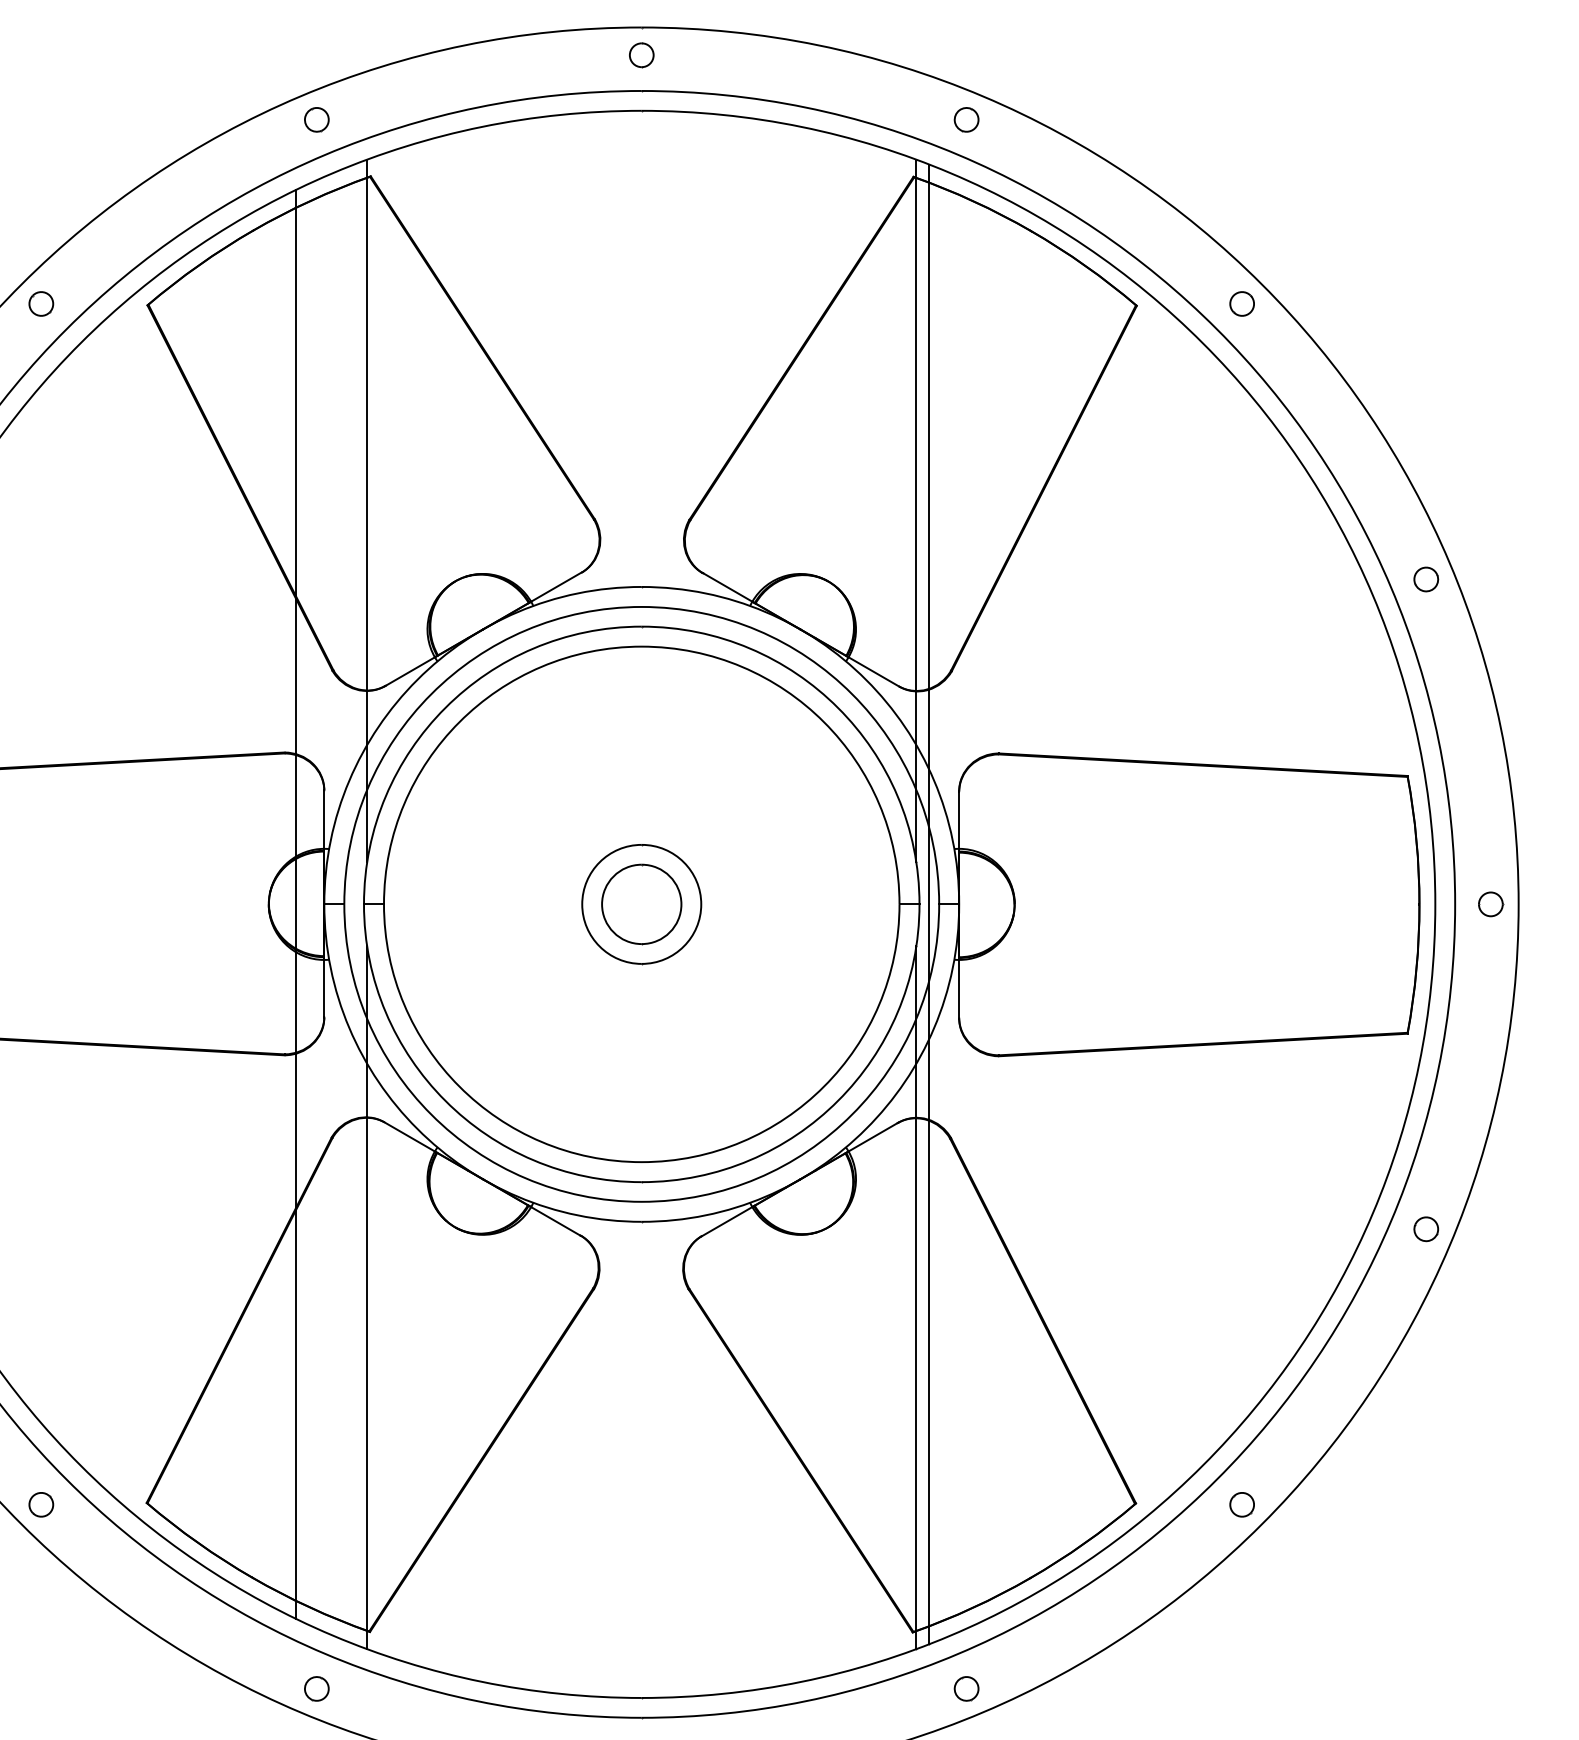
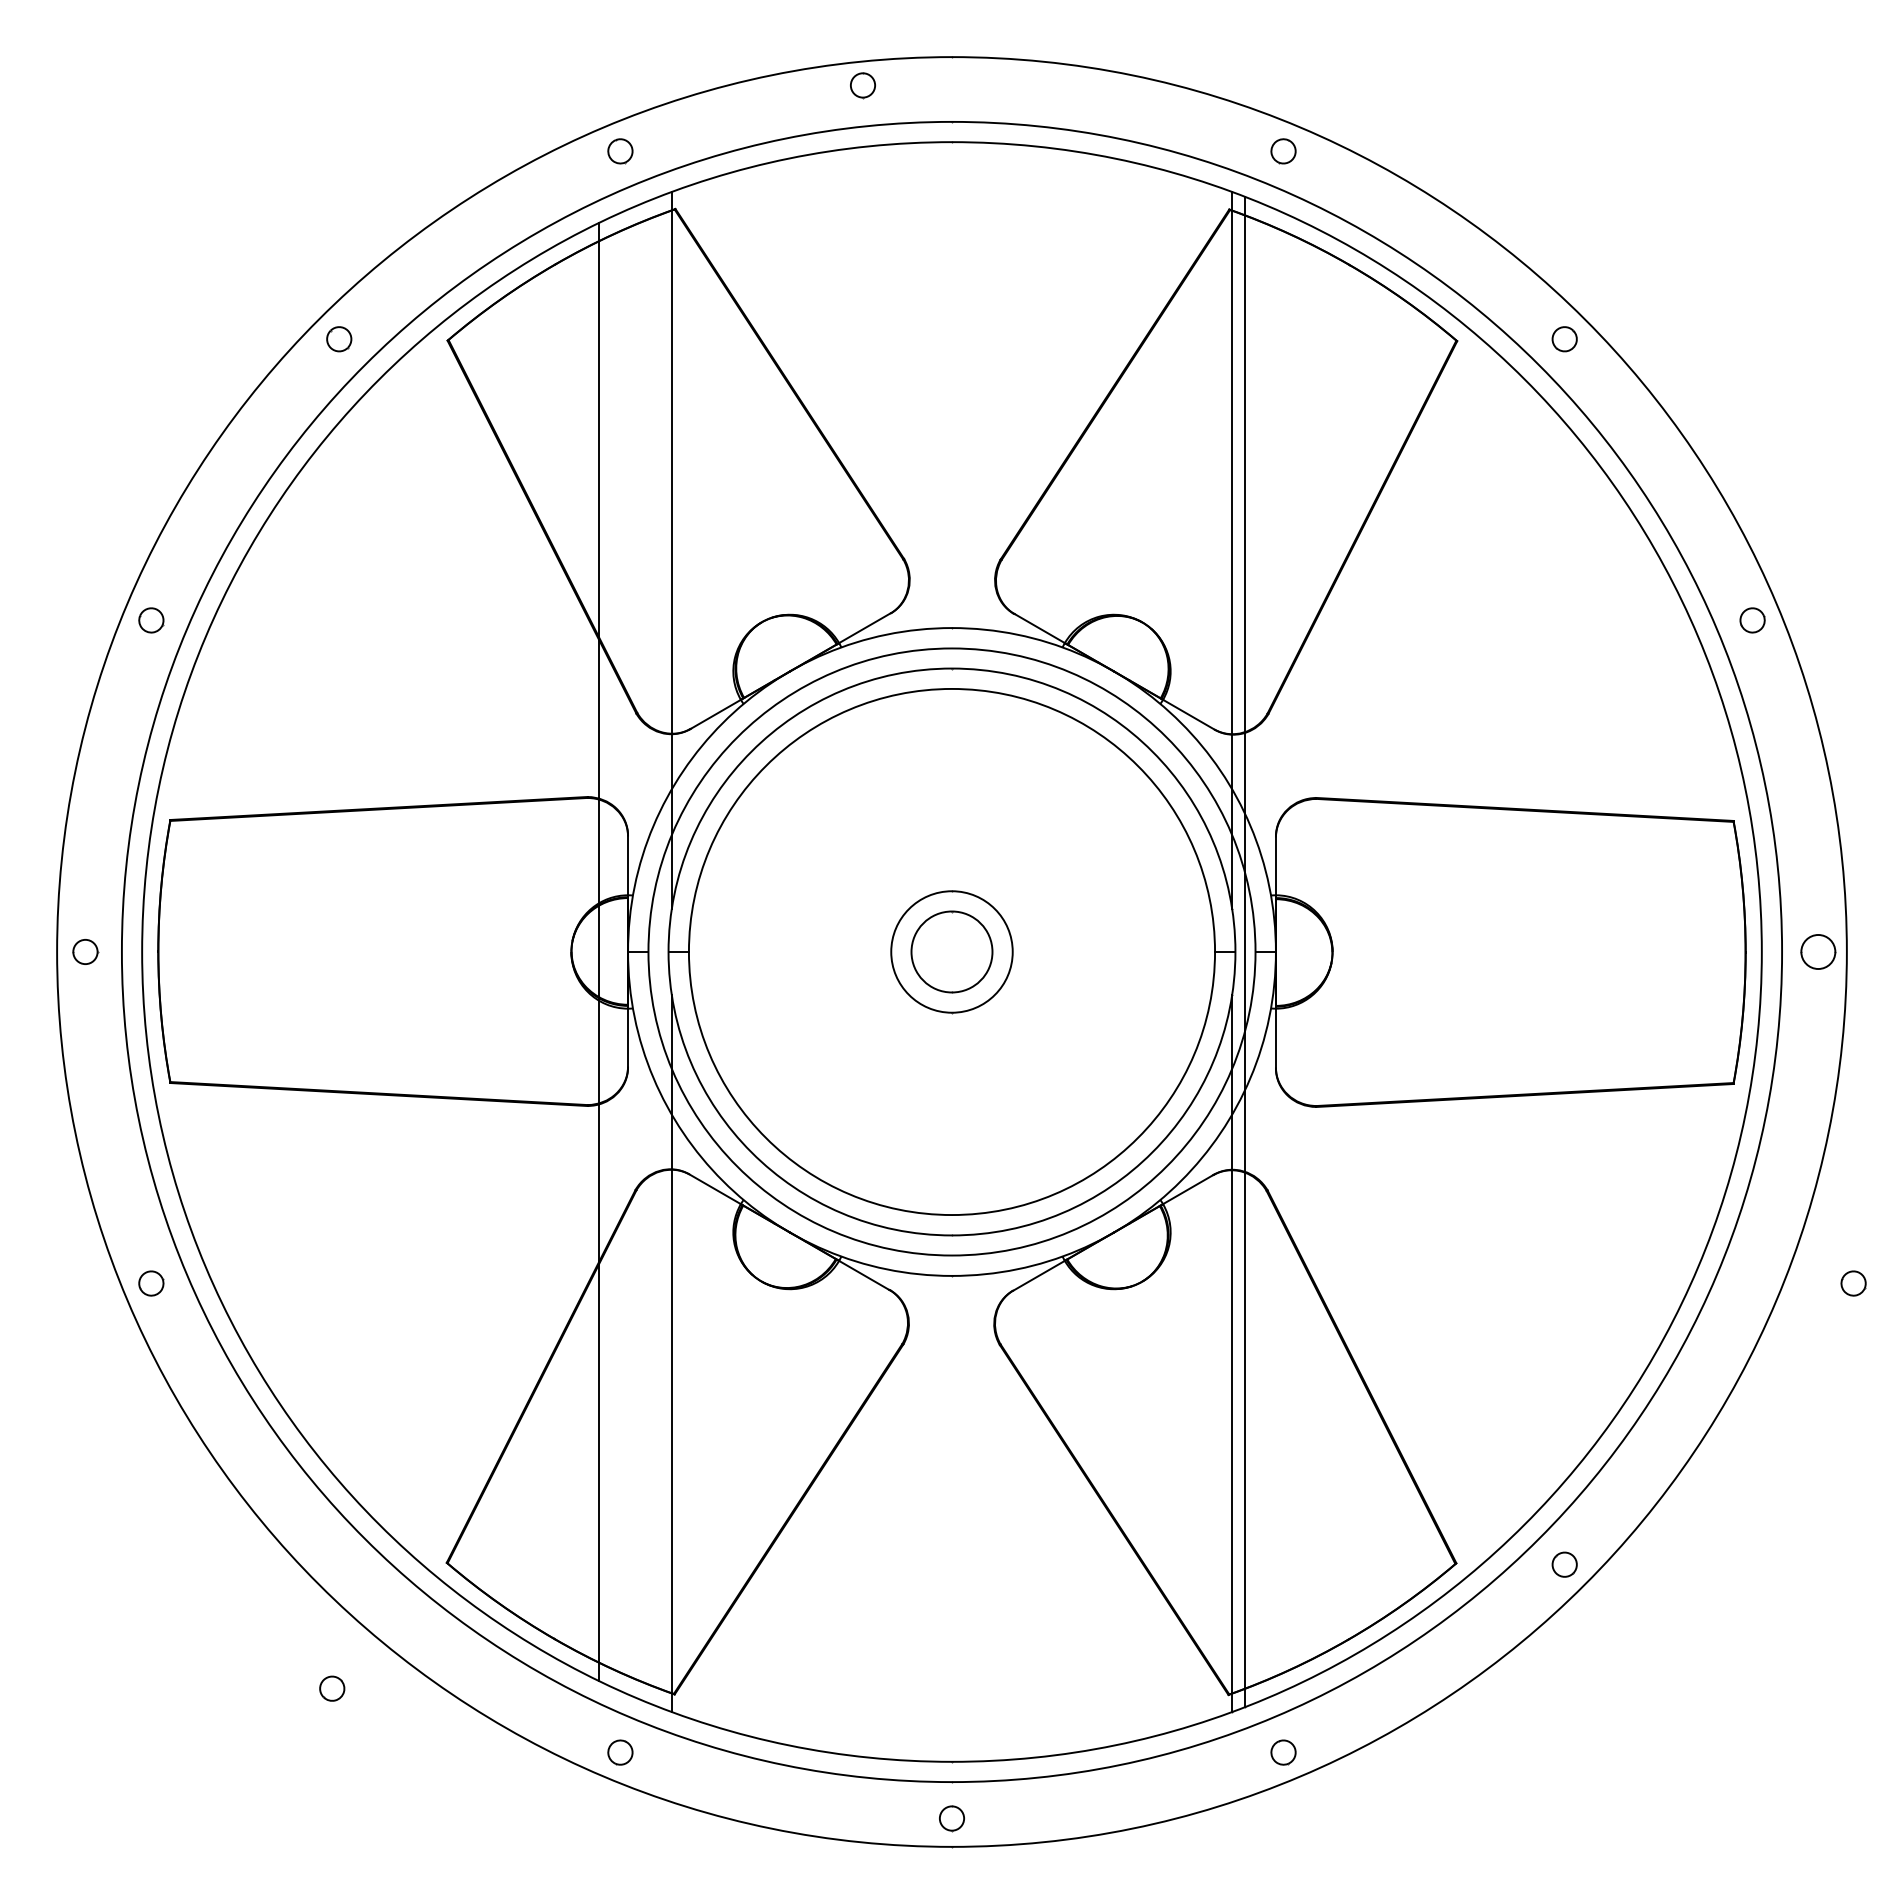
part: (641, 55) -> (862, 85), moved
part: (1490, 903) -> (1818, 951), size x1.4
part: (1426, 1229) -> (1853, 1283), moved
part: (41, 1504) -> (332, 1688), moved

